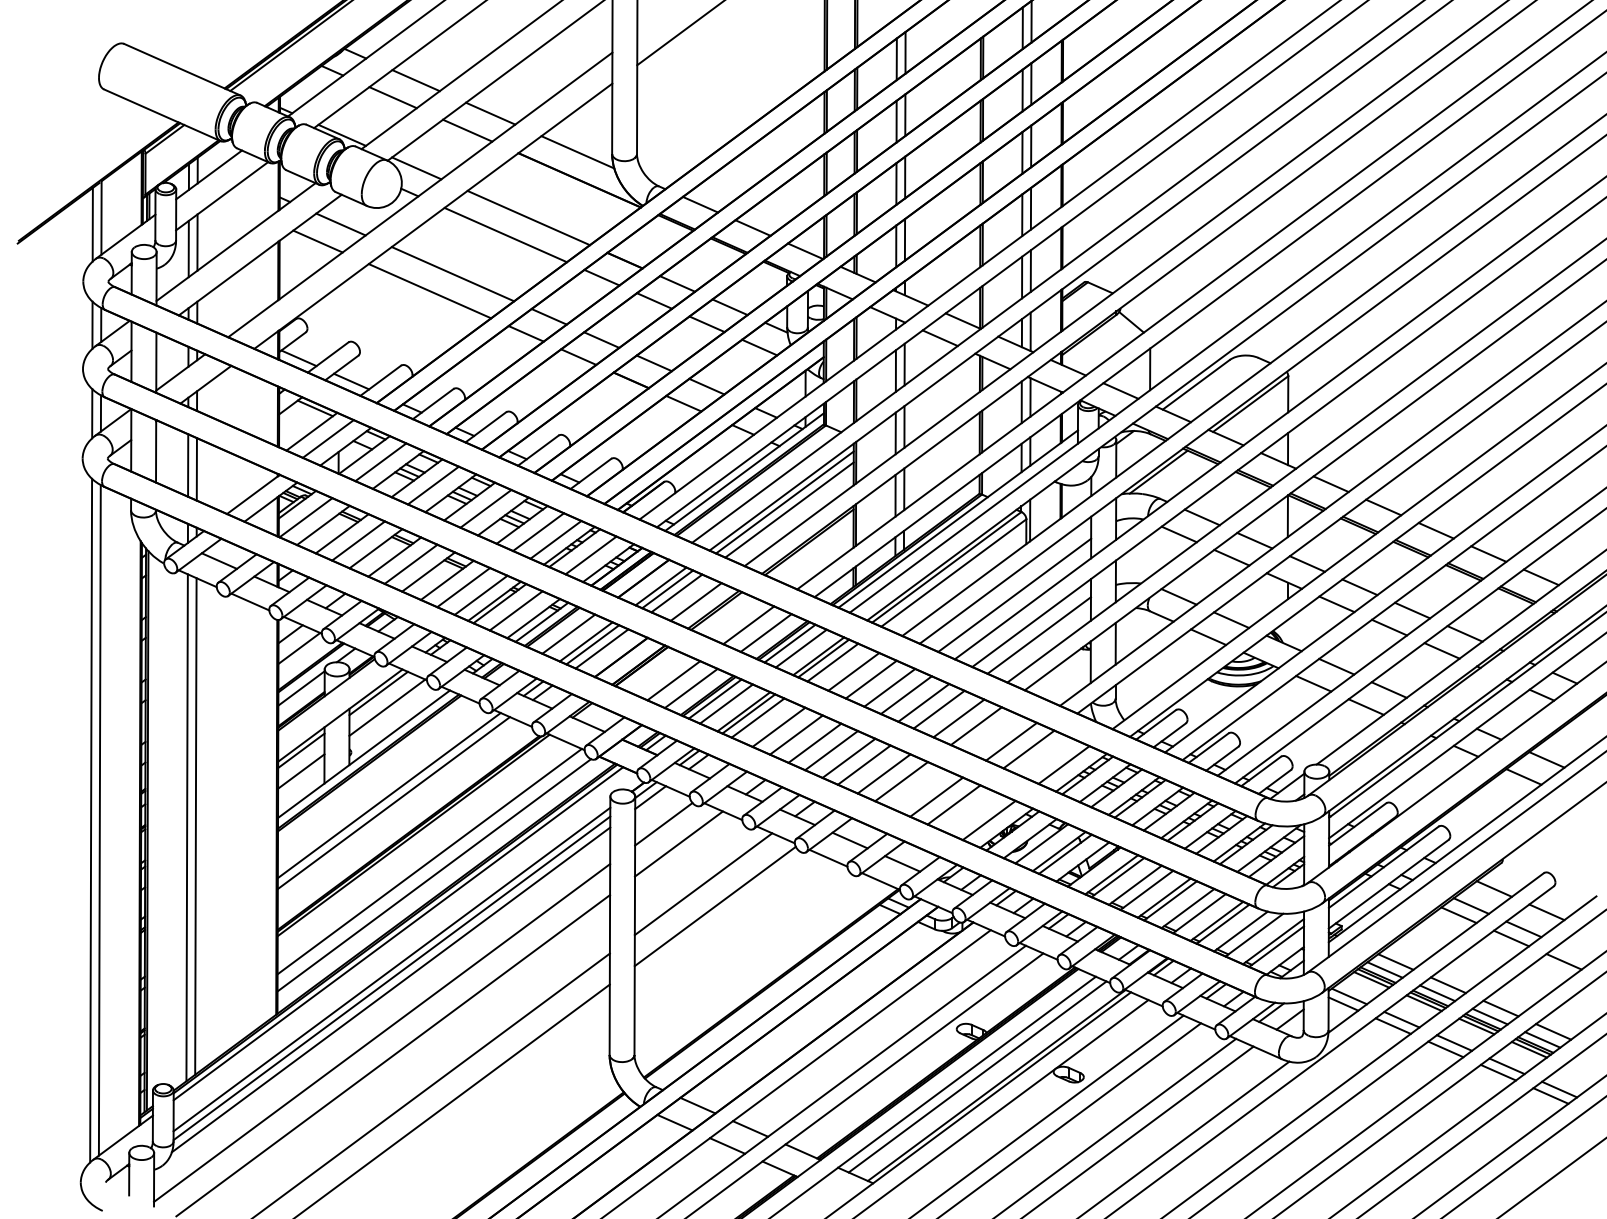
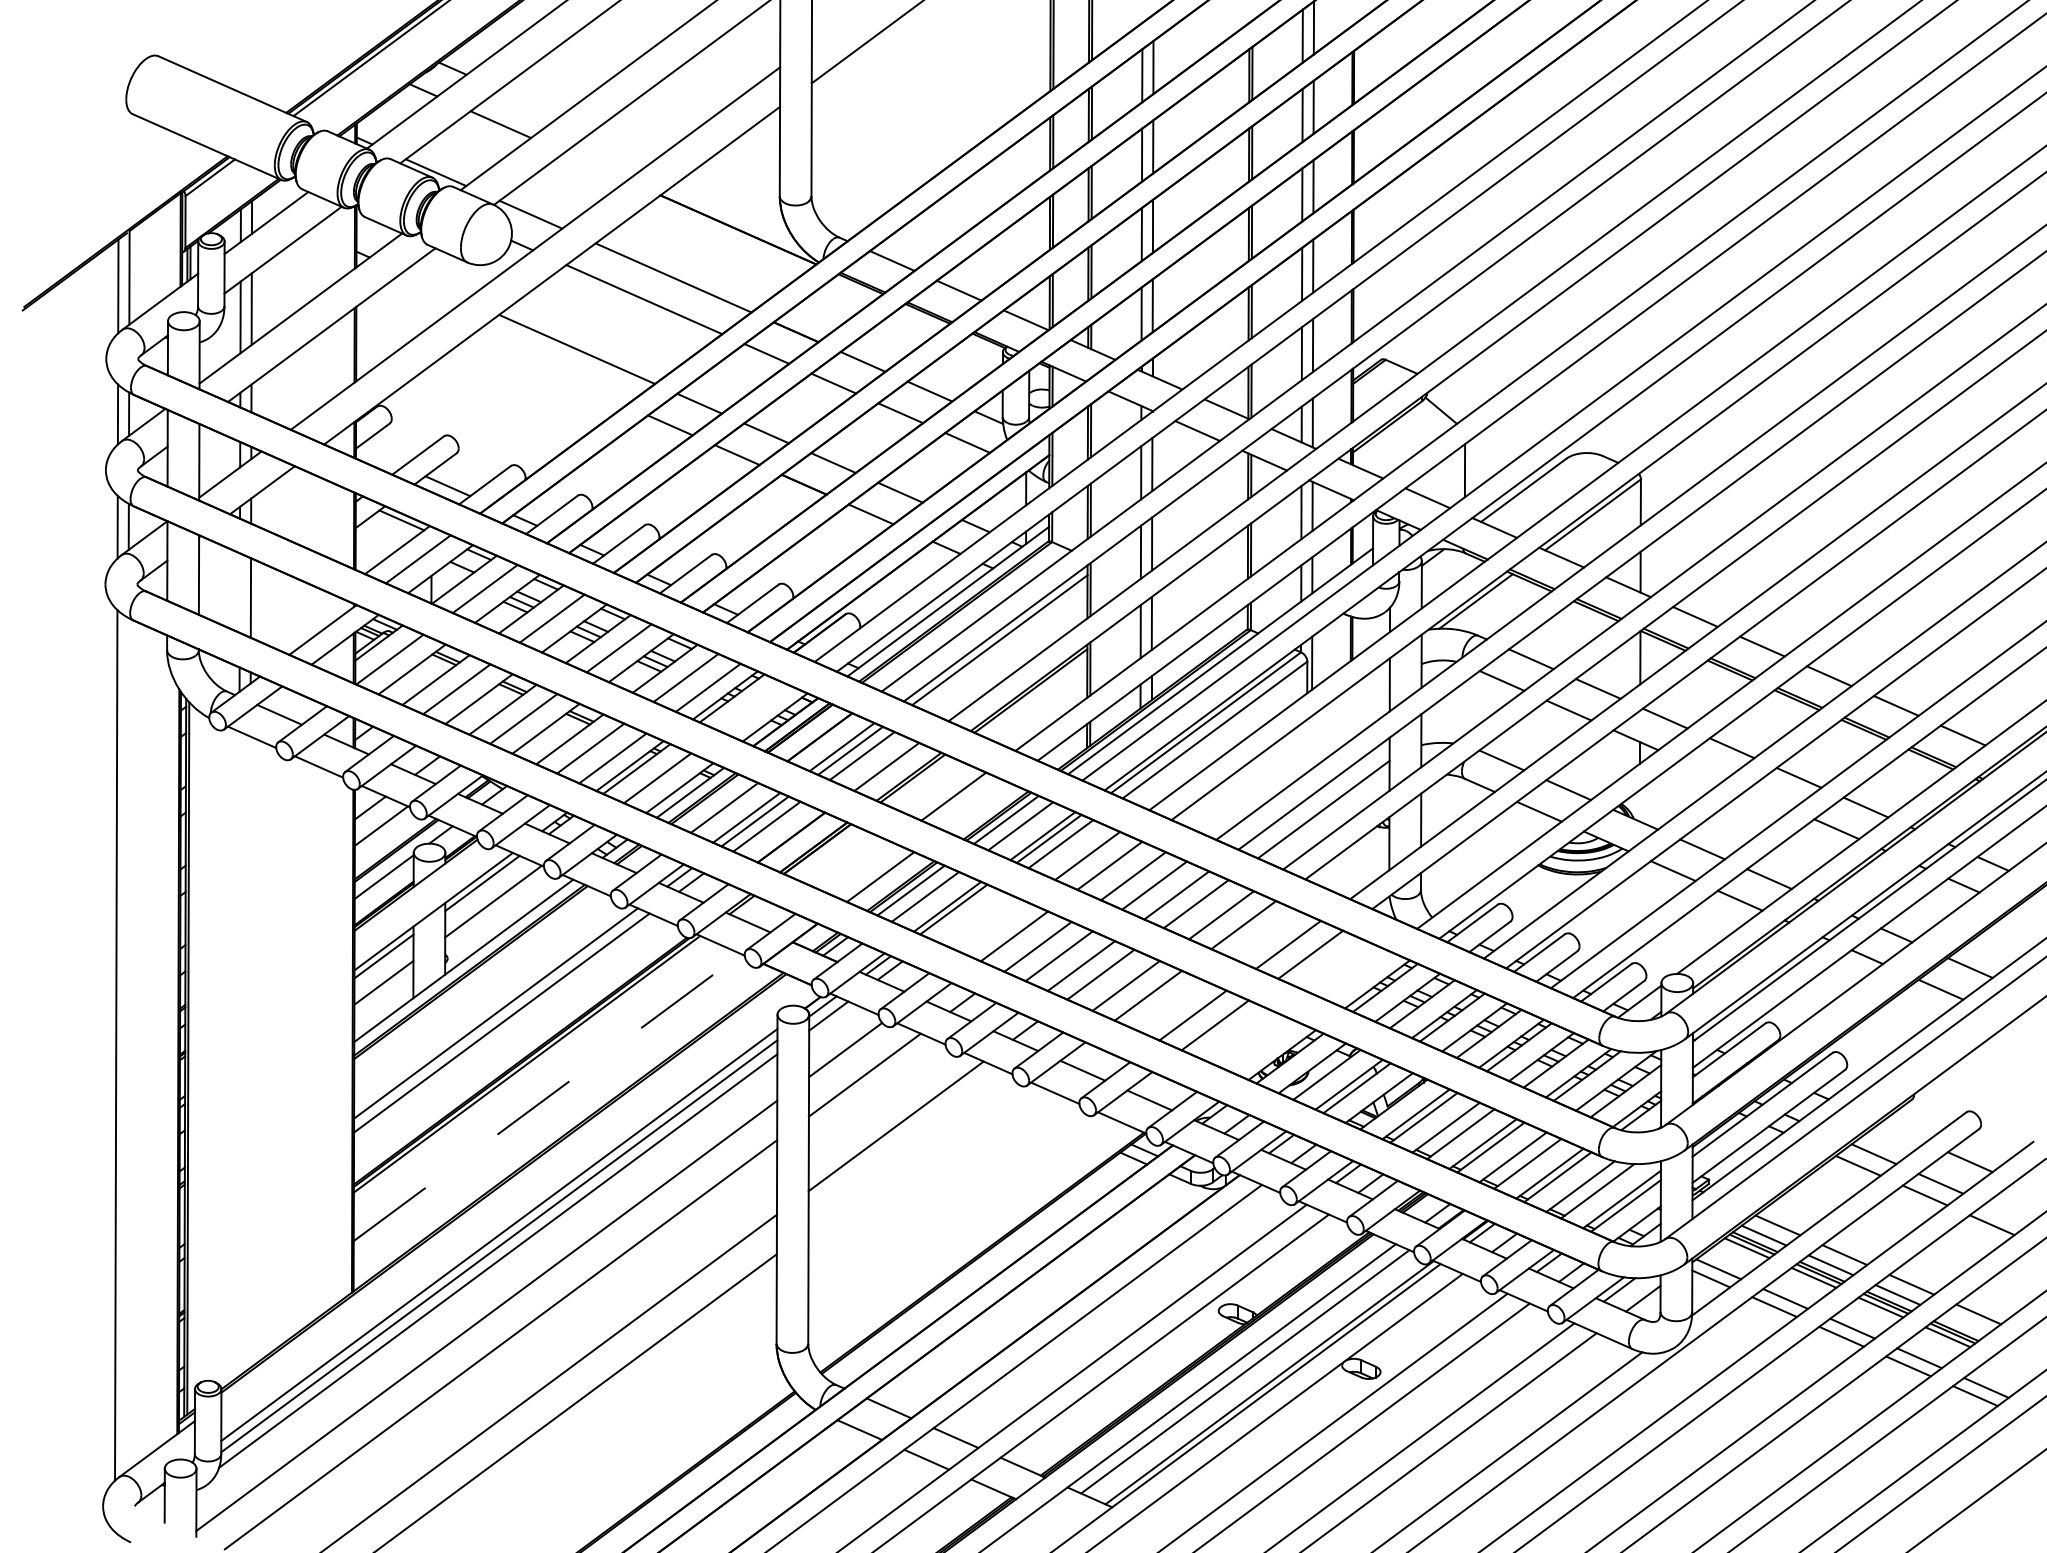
line: (415, 80) -> (529, 102), removed
line: (490, 113) -> (624, 144), removed
line: (467, 130) -> (595, 166), removed
line: (577, 151) -> (735, 193), removed
line: (341, 224) -> (434, 286), removed
line: (317, 241) -> (404, 307), removed
line: (429, 290) -> (547, 370), removed
line: (298, 358) -> (380, 456), removed
line: (187, 465) -> (239, 592), removed
line: (789, 509) -> (1005, 649), removed
line: (590, 555) -> (752, 707), removed
line: (1014, 595) -> (1292, 758), removed
line: (1336, 604) -> (1702, 769), removed
line: (1389, 627) -> (1769, 799), removed
line: (765, 633) -> (975, 806), removed
line: (673, 680) -> (858, 867), removed
line: (757, 717) -> (965, 914), removed
line: (778, 727) -> (991, 926), removed
line: (1063, 764) -> (1354, 974), removed
line: (99, 820) -> (127, 1045), removed
line: (988, 820) -> (1259, 1045), removed
line: (195, 826) -> (249, 1052), removed
line: (187, 827) -> (238, 1054), removed
line: (429, 861) -> (547, 1097), solid -> dashed
line: (433, 874) -> (552, 1114), removed
line: (1493, 889) -> (1902, 1132), removed
line: (714, 906) -> (910, 1154), removed
line: (398, 933) -> (507, 1189), removed
line: (1542, 1039) -> (1964, 1324), removed

